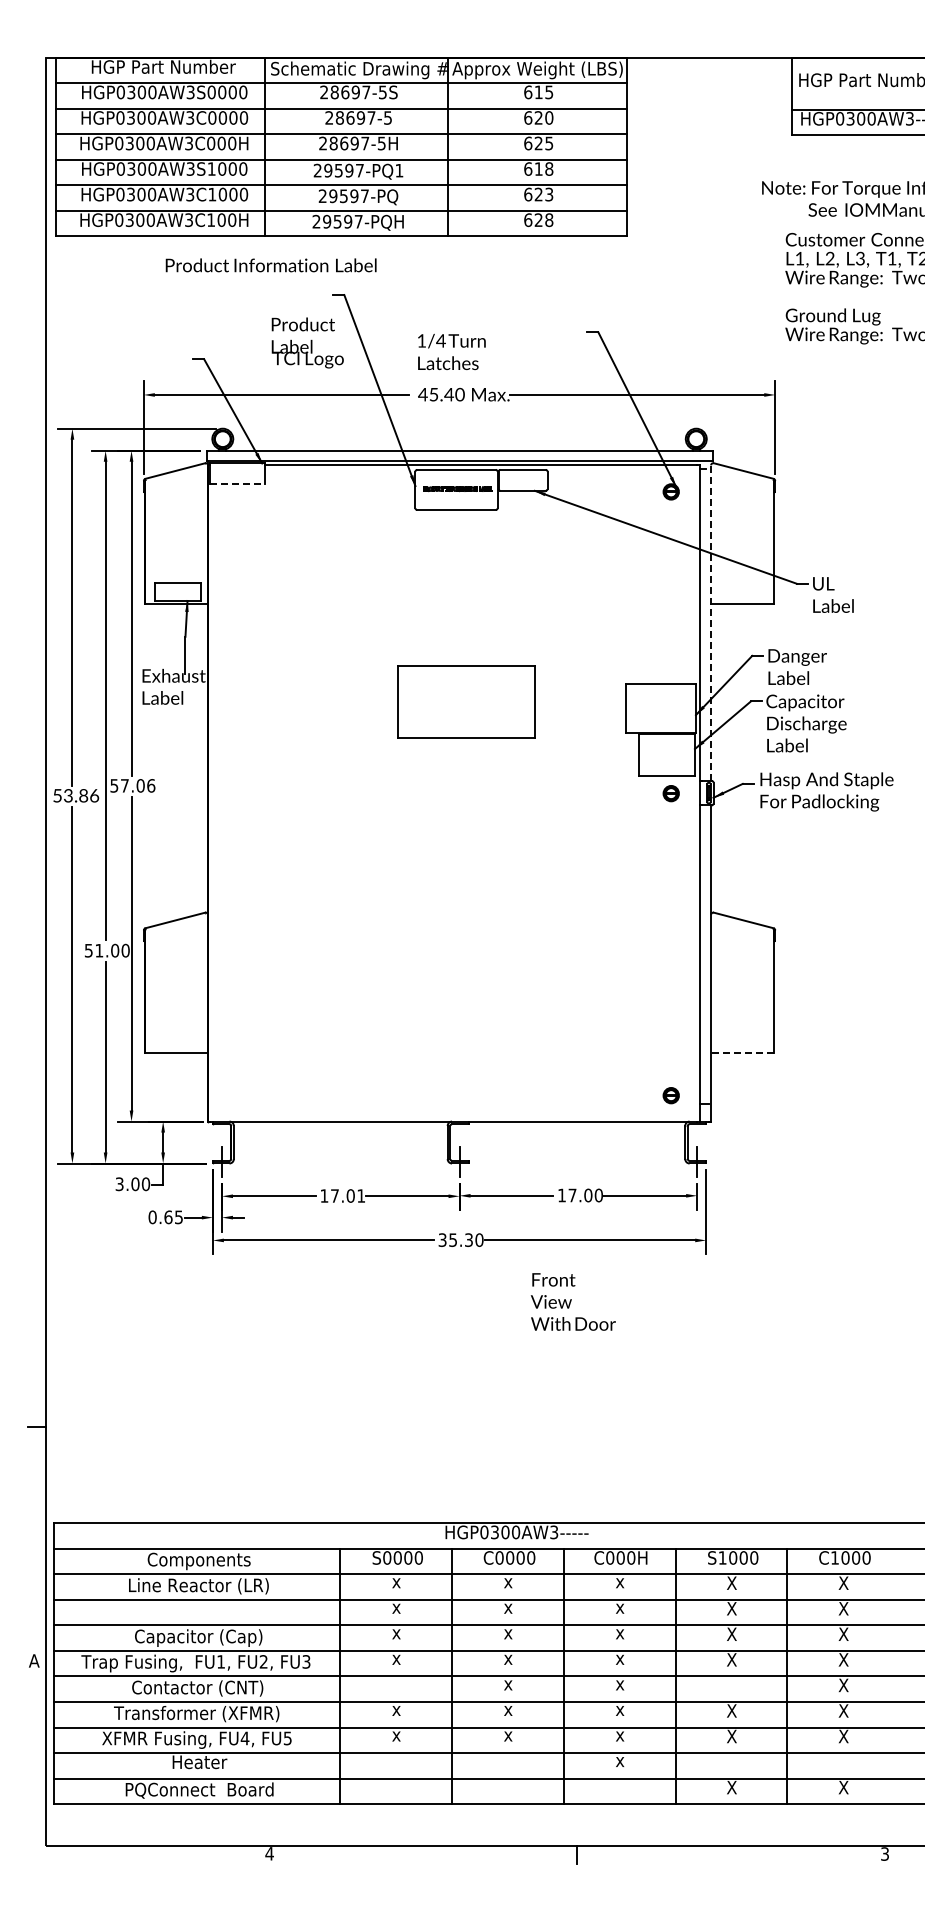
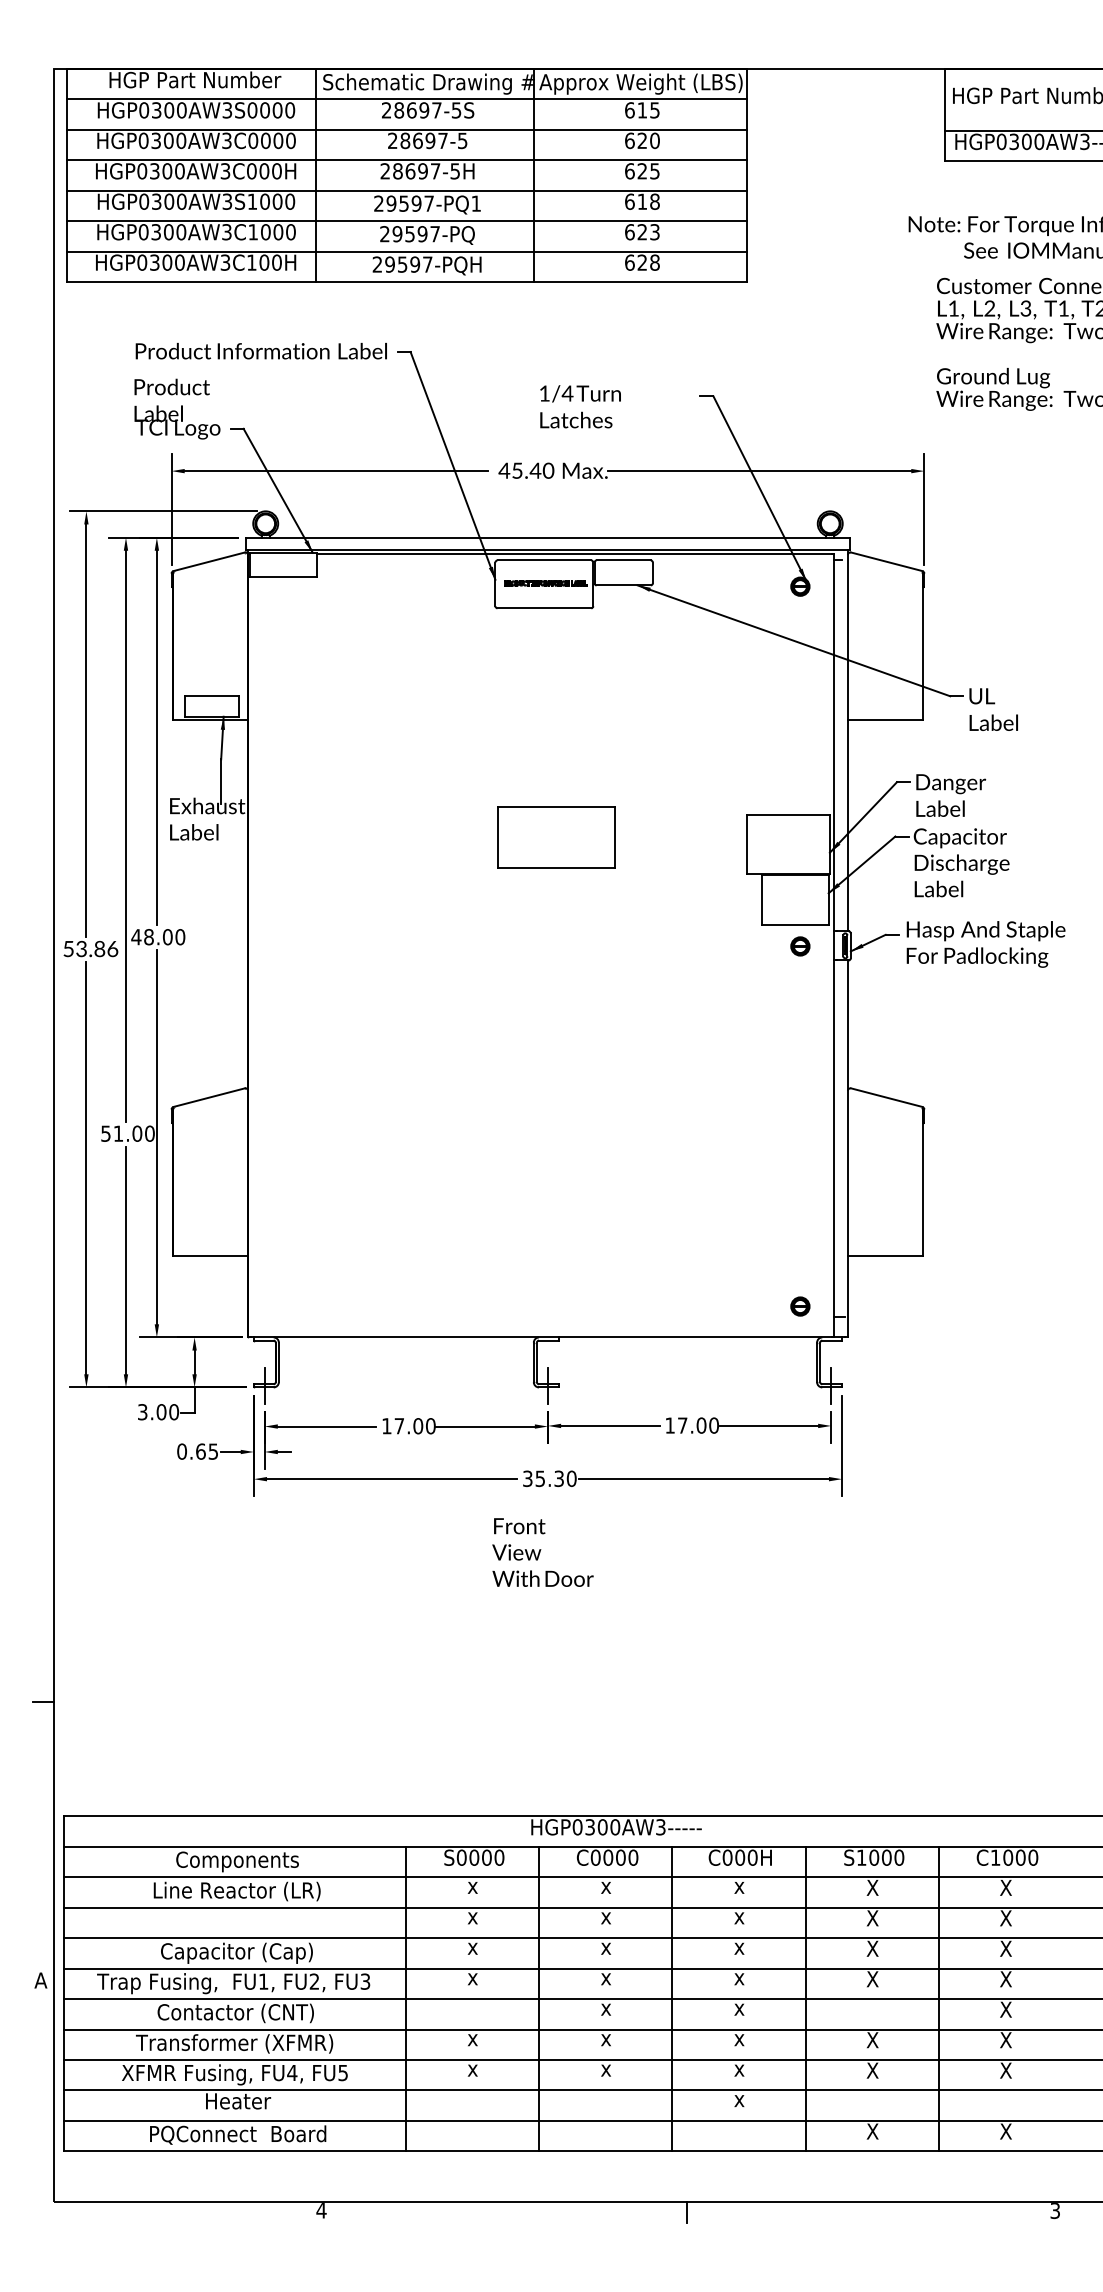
text: (270, 265) -> (260, 351), moved
text: (307, 342) -> (177, 408), moved
text: (451, 351) -> (580, 406), moved
line: (237, 483) -> (283, 576), dashed -> solid
line: (711, 621) -> (848, 741), dashed -> solid
part: (466, 702) -> (556, 837), size x0.71
text: (132, 785) -> (158, 936), 57.06 -> 48.00
line: (742, 1053) -> (885, 1256), dashed -> solid
text: (361, 1195) -> (431, 1425), 17.01 -> 17.00
text: (572, 1301) -> (541, 1551), moved

